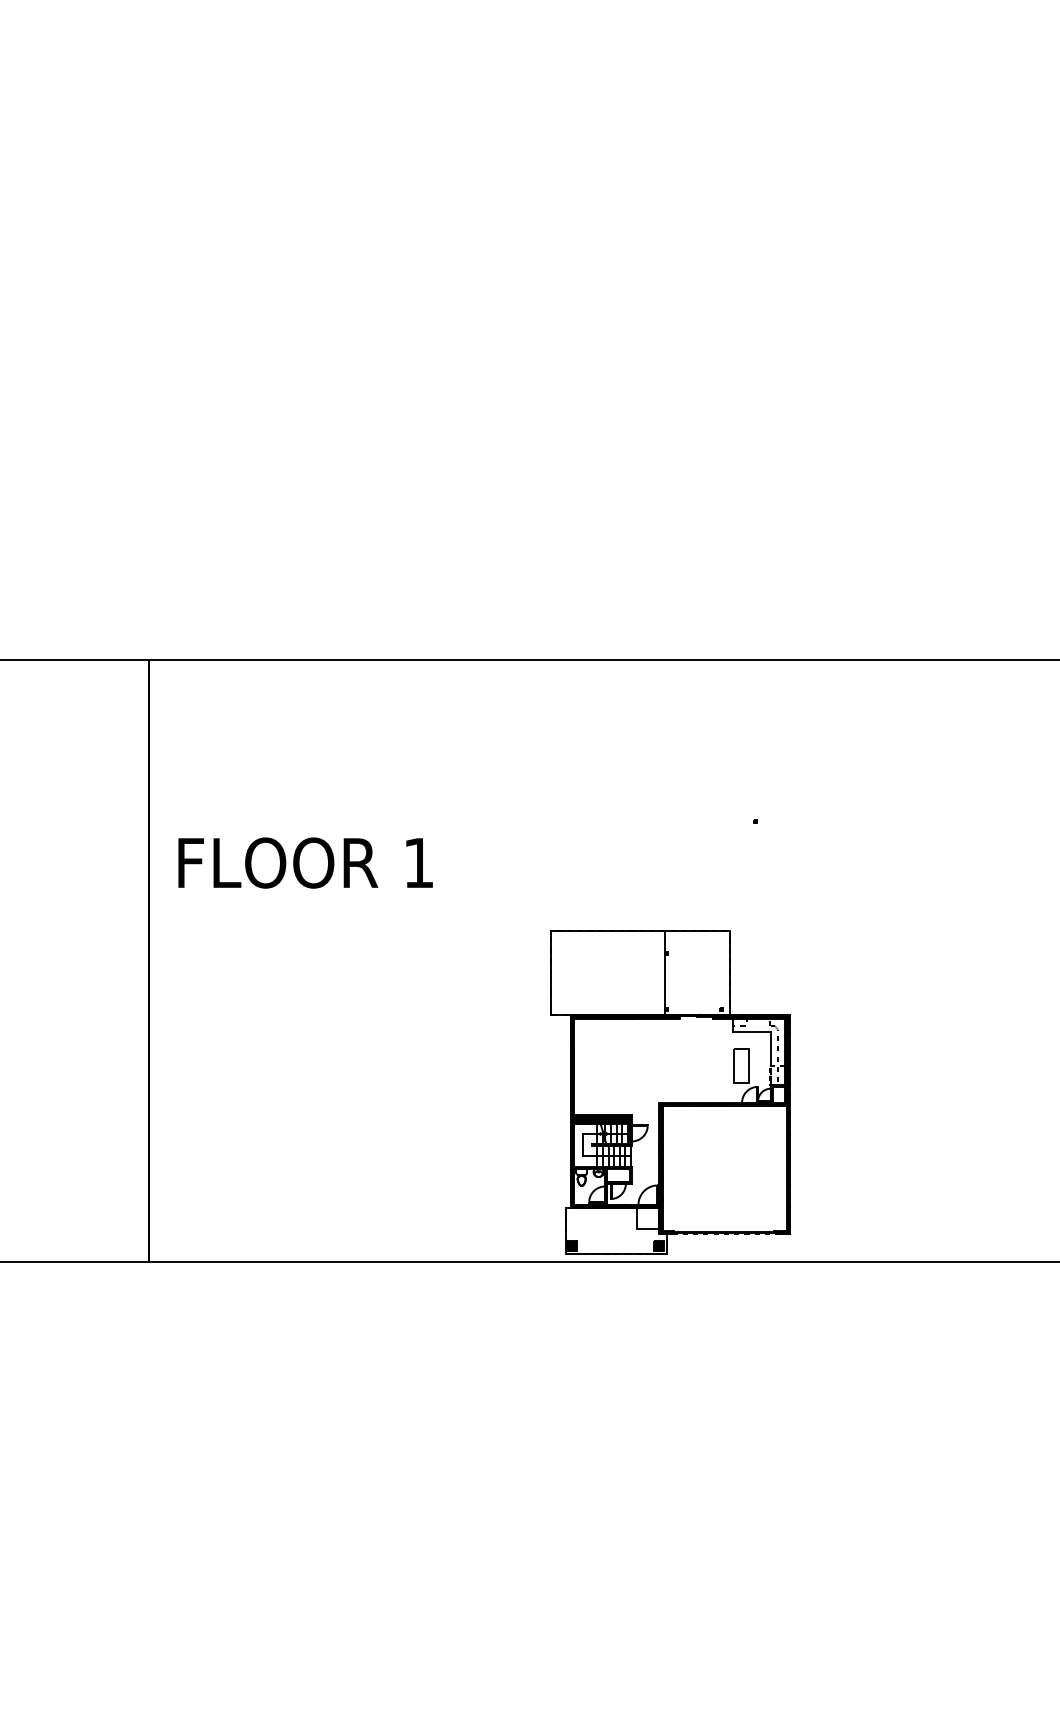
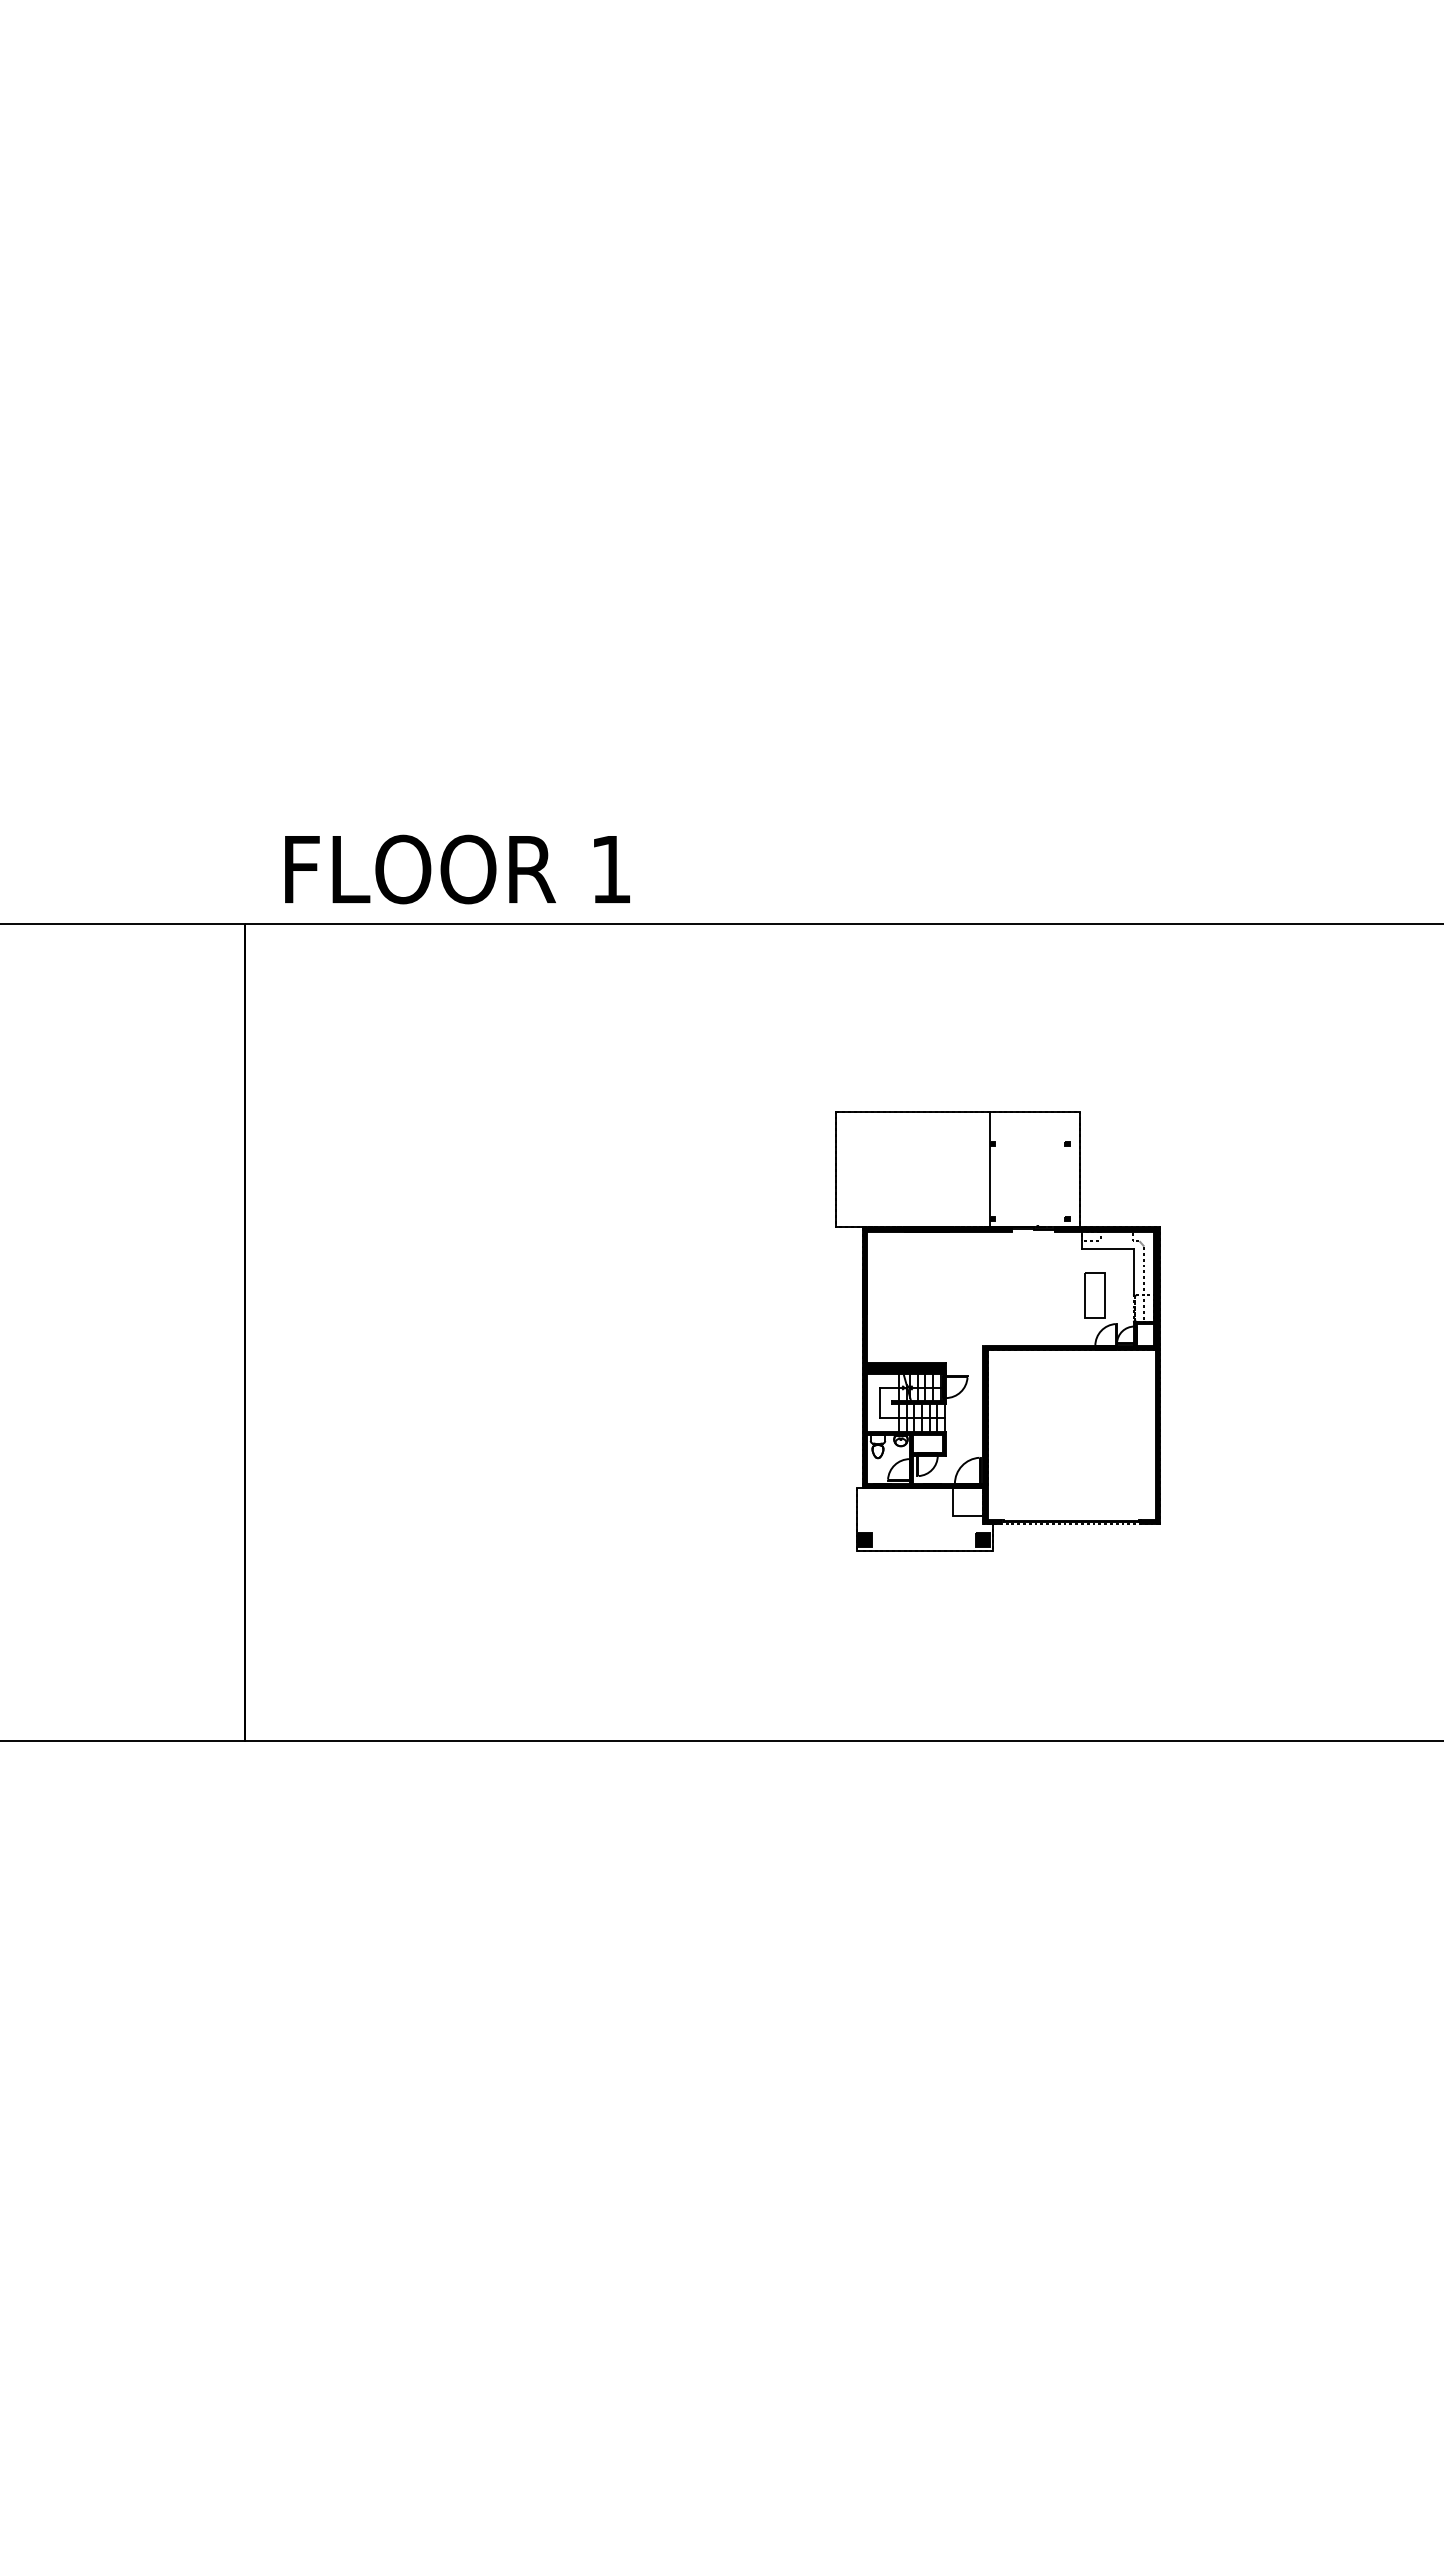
text: (305, 863) -> (457, 869), moved
part: (669, 1092) -> (997, 1331), moved

